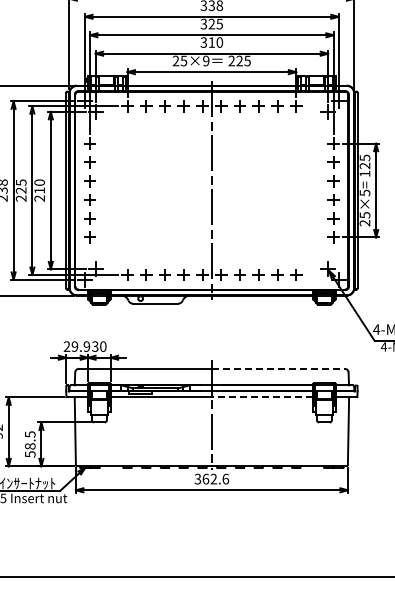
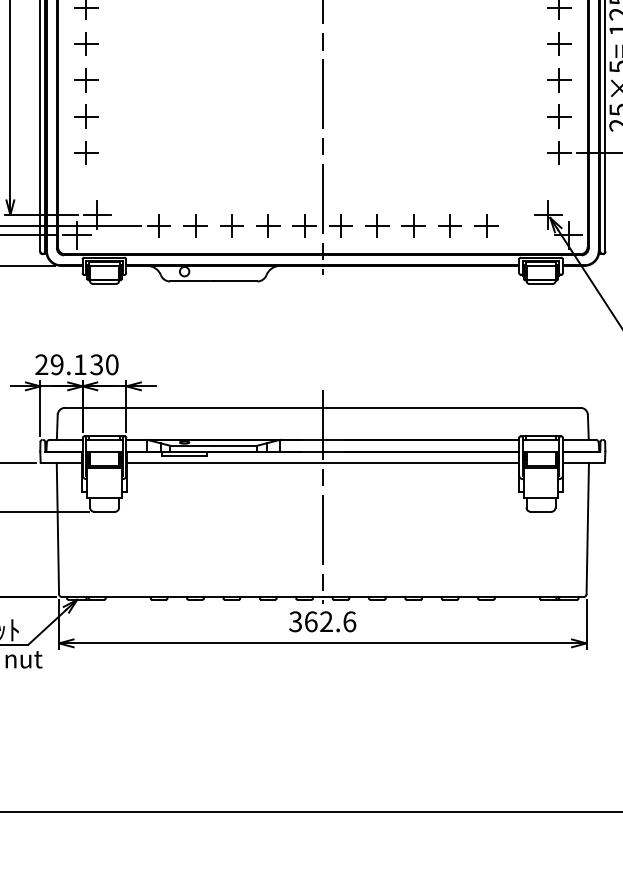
text: (86, 346) -> (79, 364), 29.9 -> 29.1
line: (278, 368) -> (451, 407), dashed -> solid
line: (262, 397) -> (420, 463), dashed -> solid

